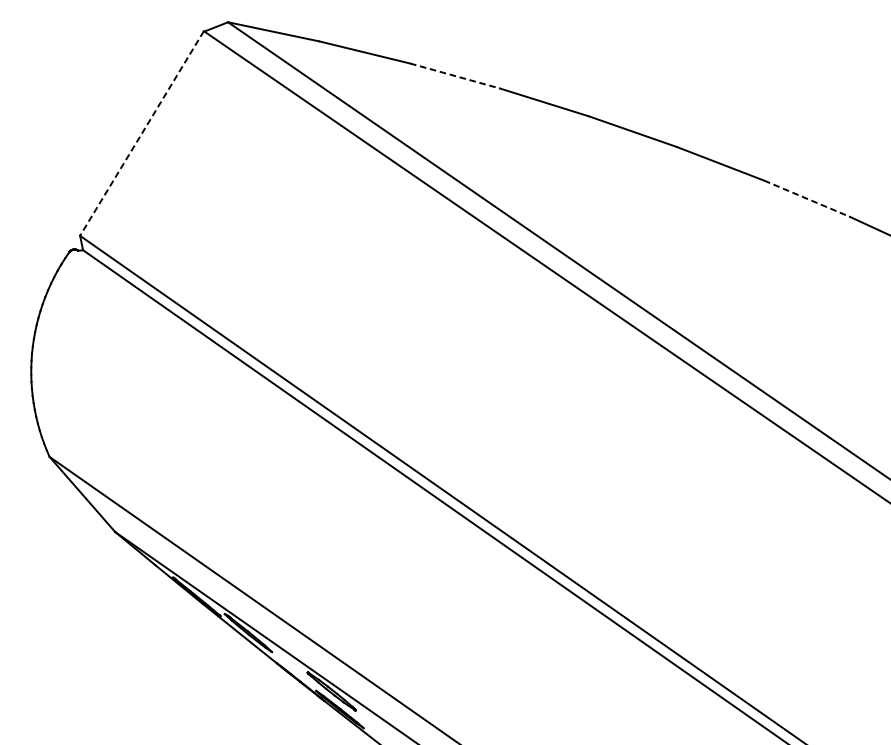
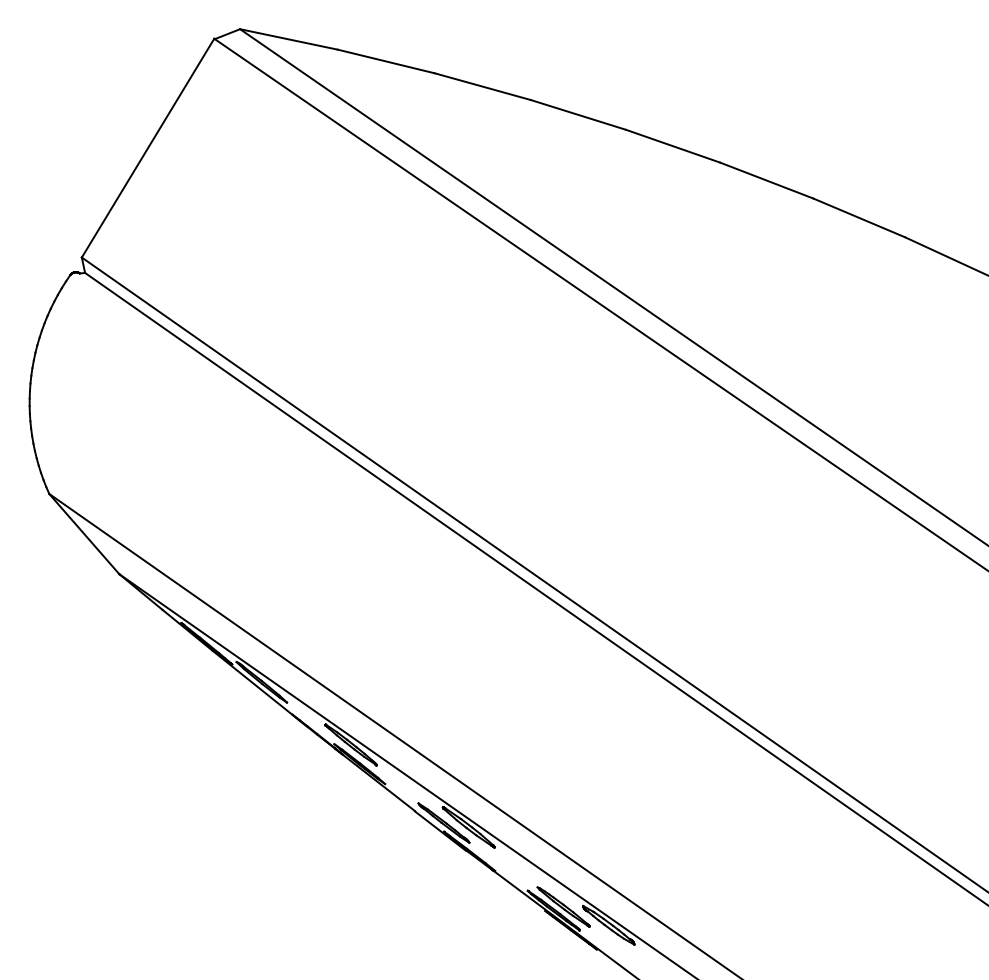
line: (454, 75) -> (482, 86), dashed -> solid
line: (142, 133) -> (148, 148), dashed -> solid
line: (807, 198) -> (859, 217), dashed -> solid

